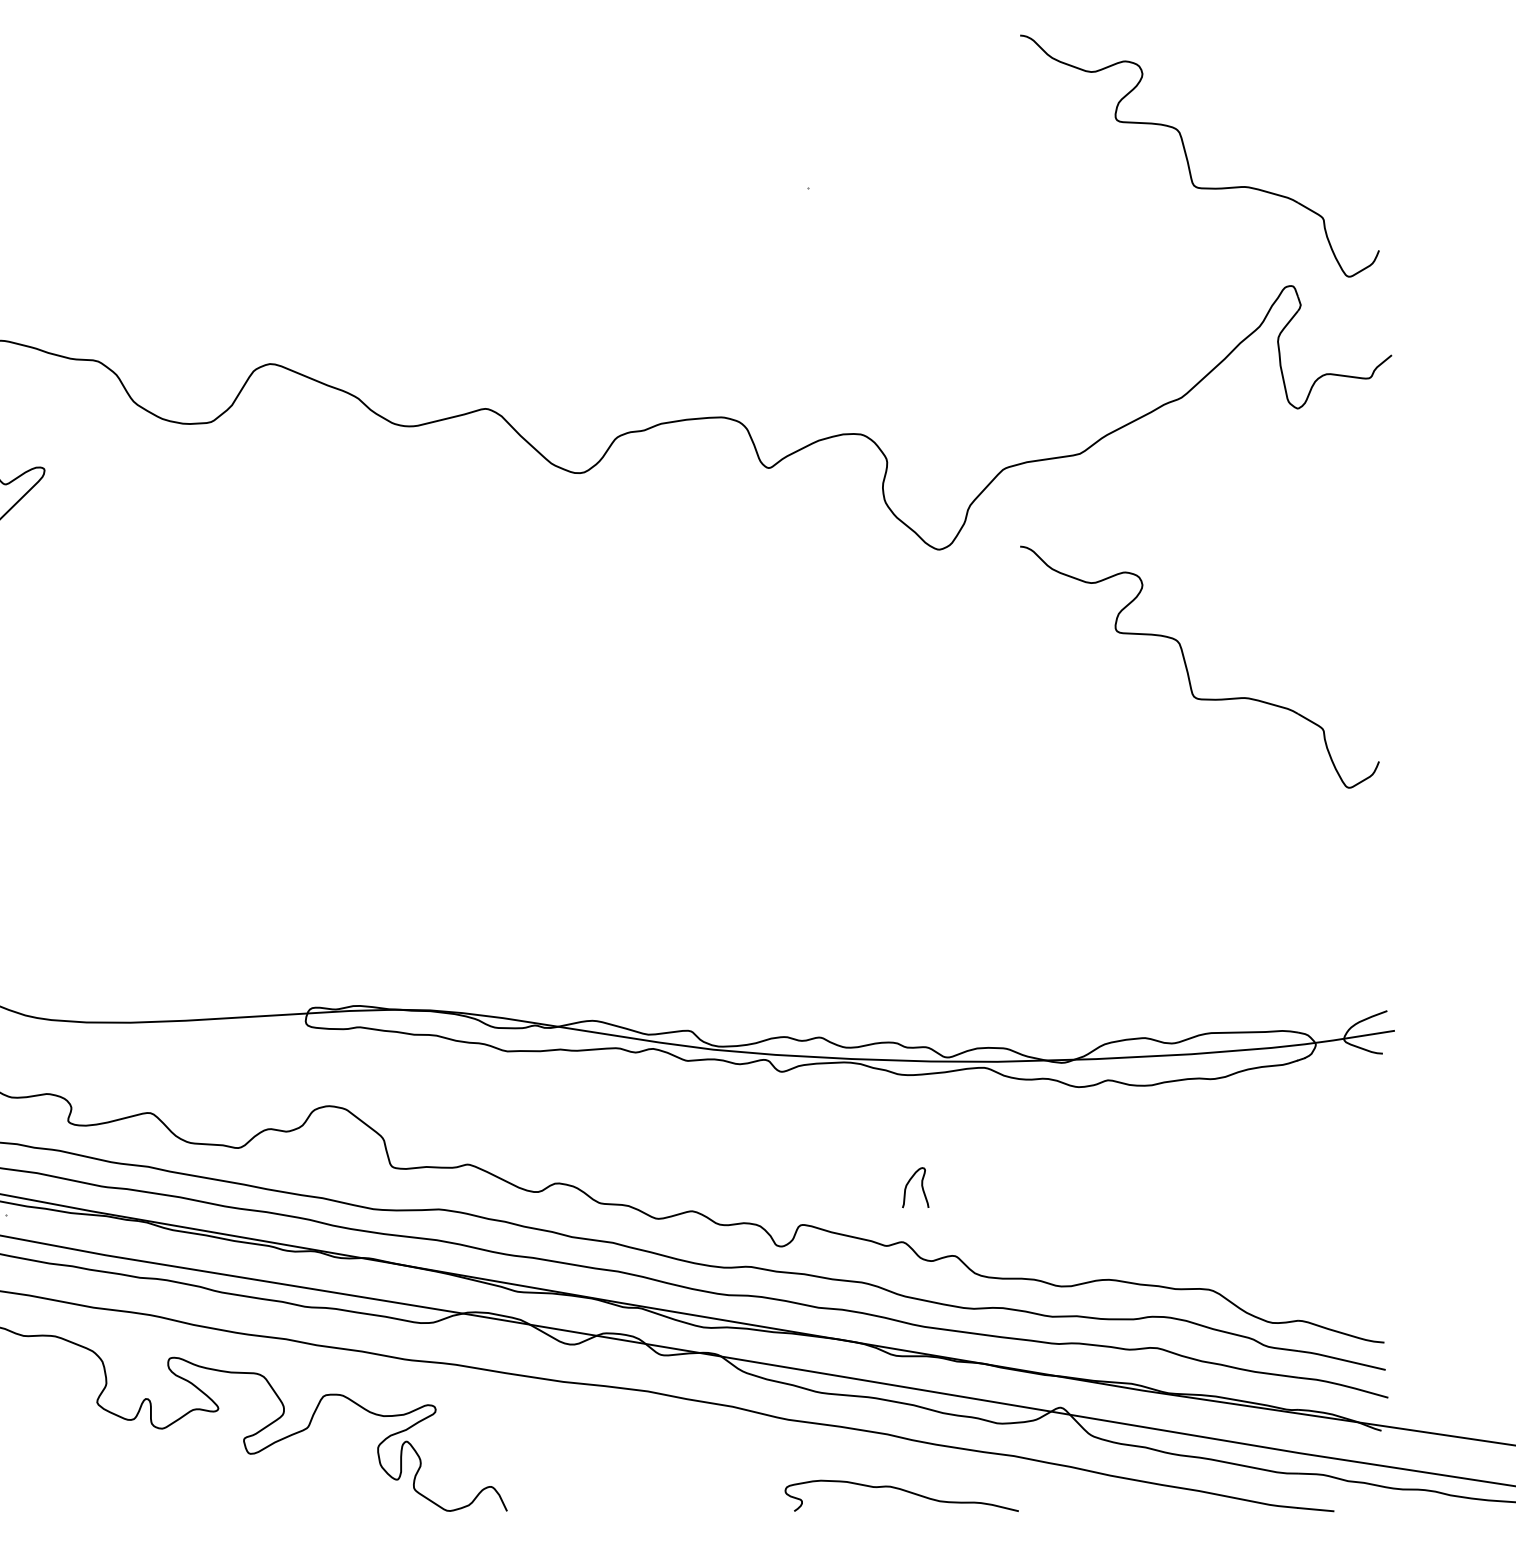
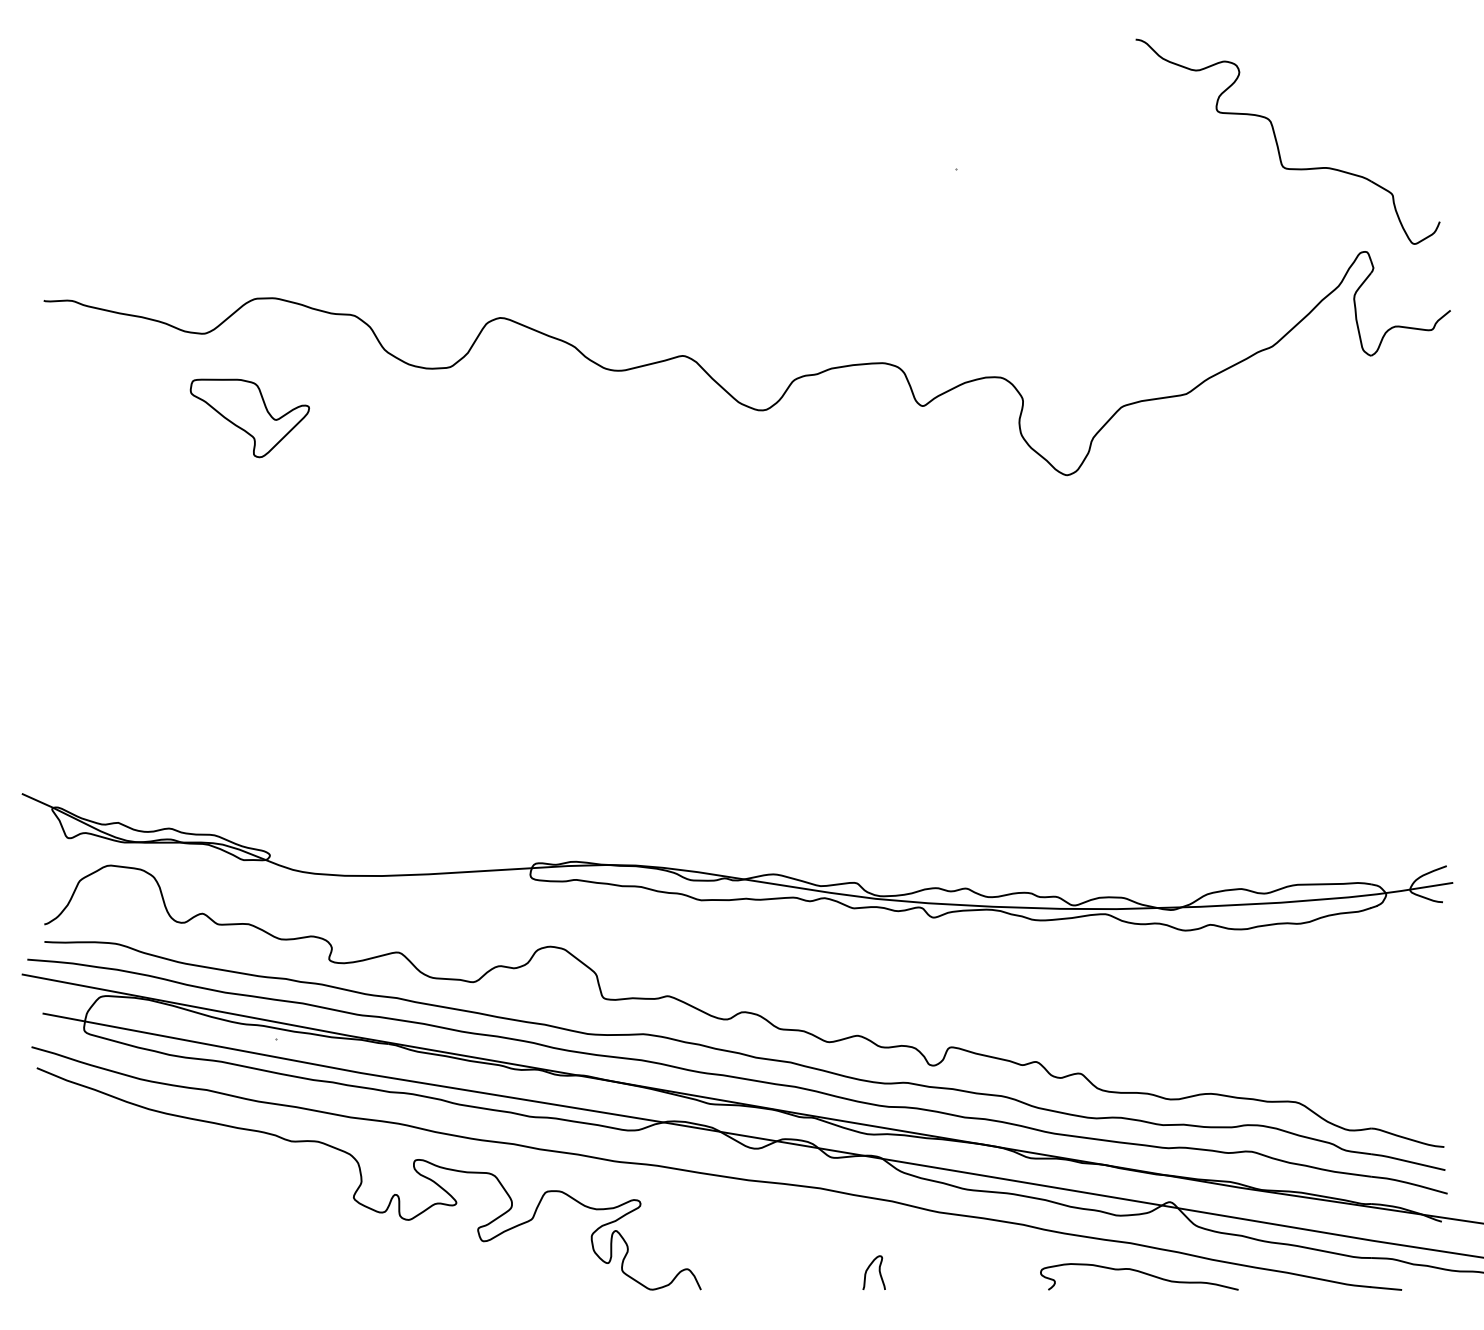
part: (1188, 670) -> (1278, 577), removed
curve: (920, 1186) -> (878, 1271), moved
curve: (904, 1491) -> (1141, 1273), moved

